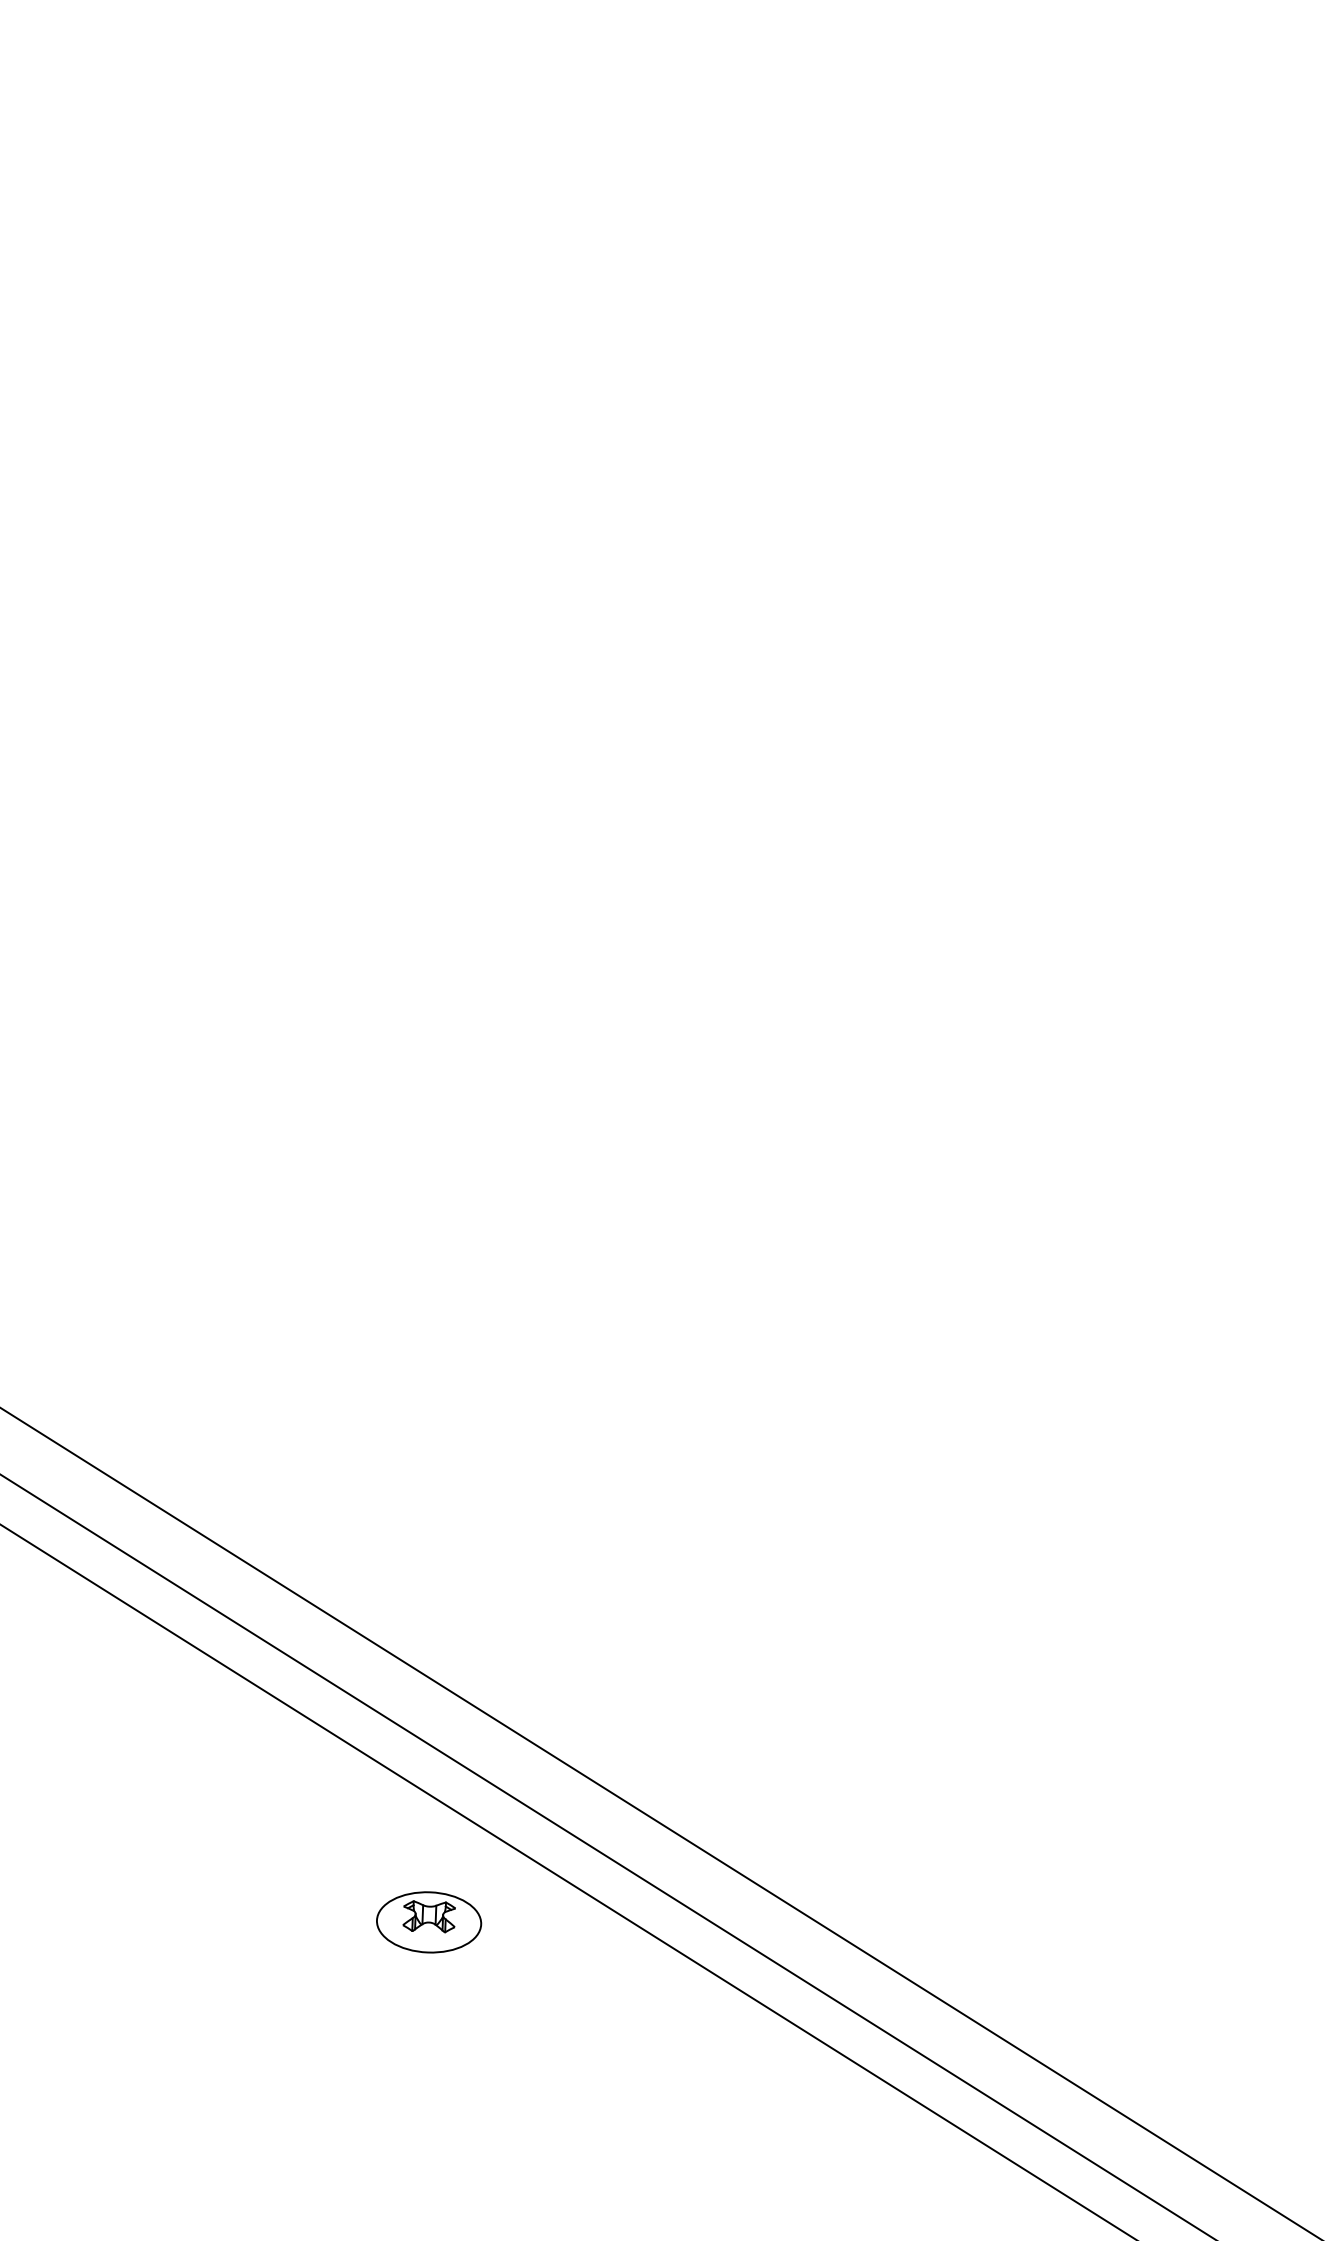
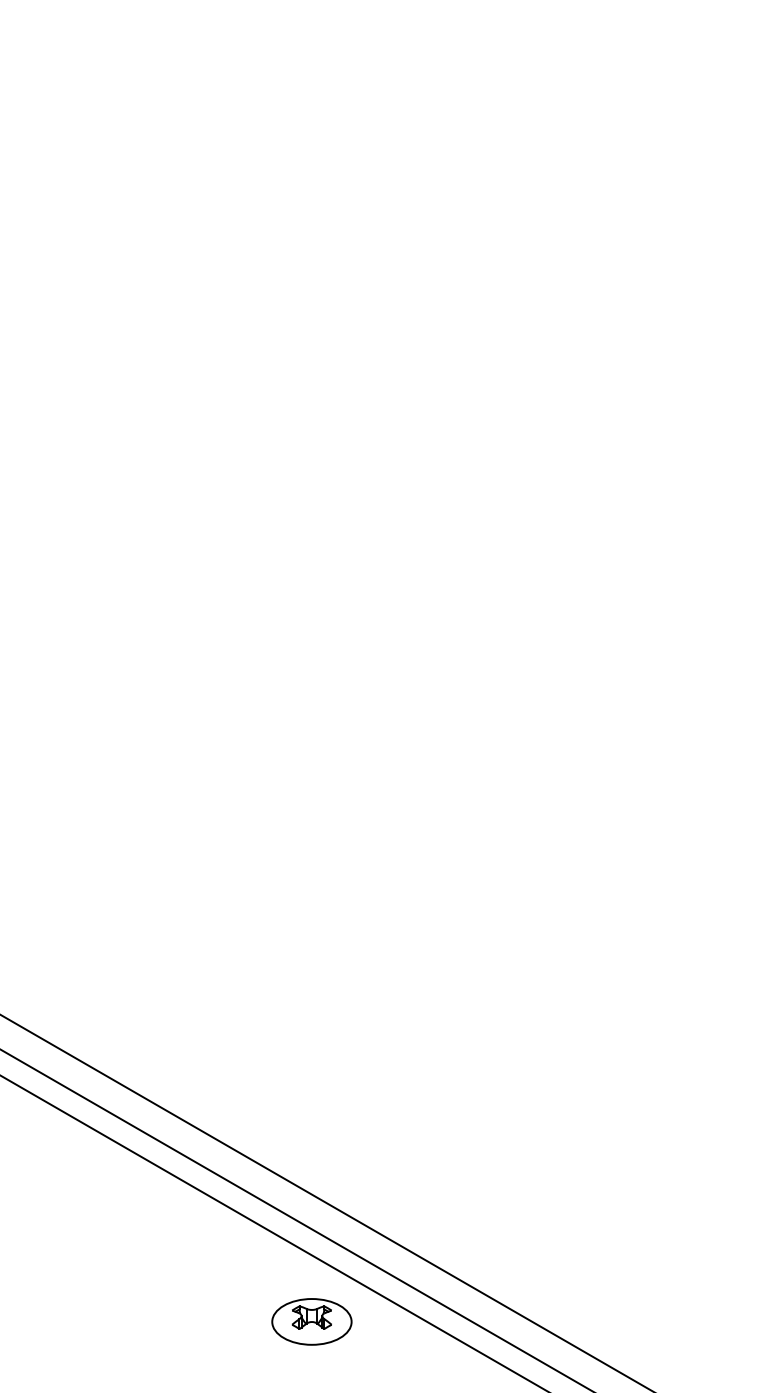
part: (428, 1921) -> (311, 1321), size x1.43

